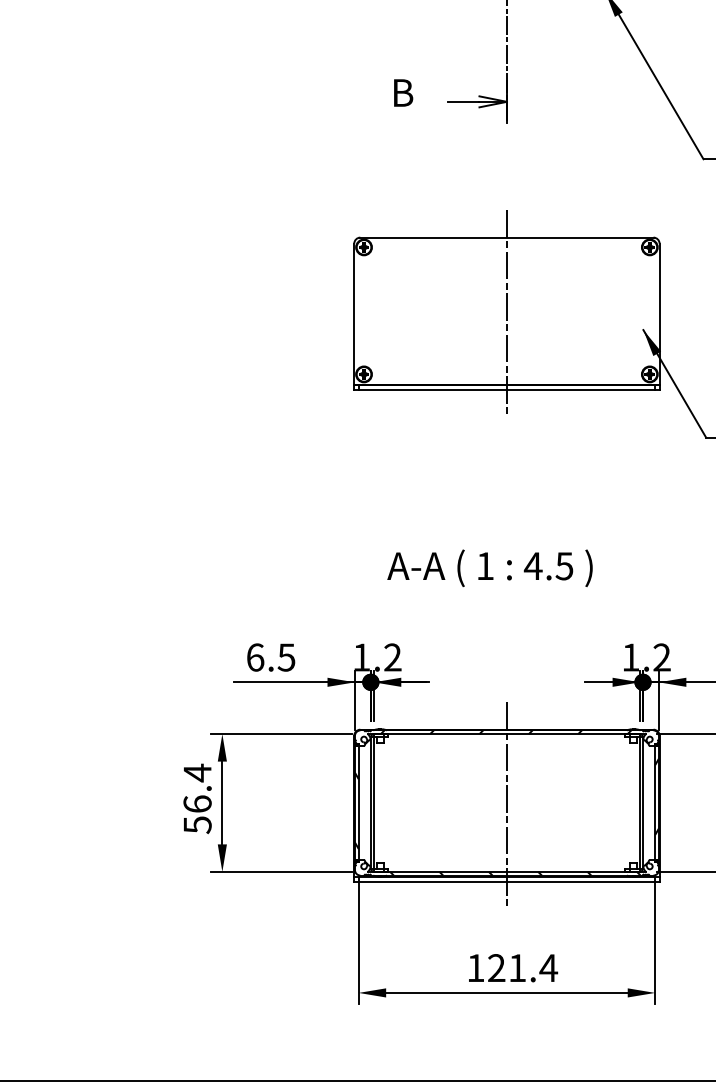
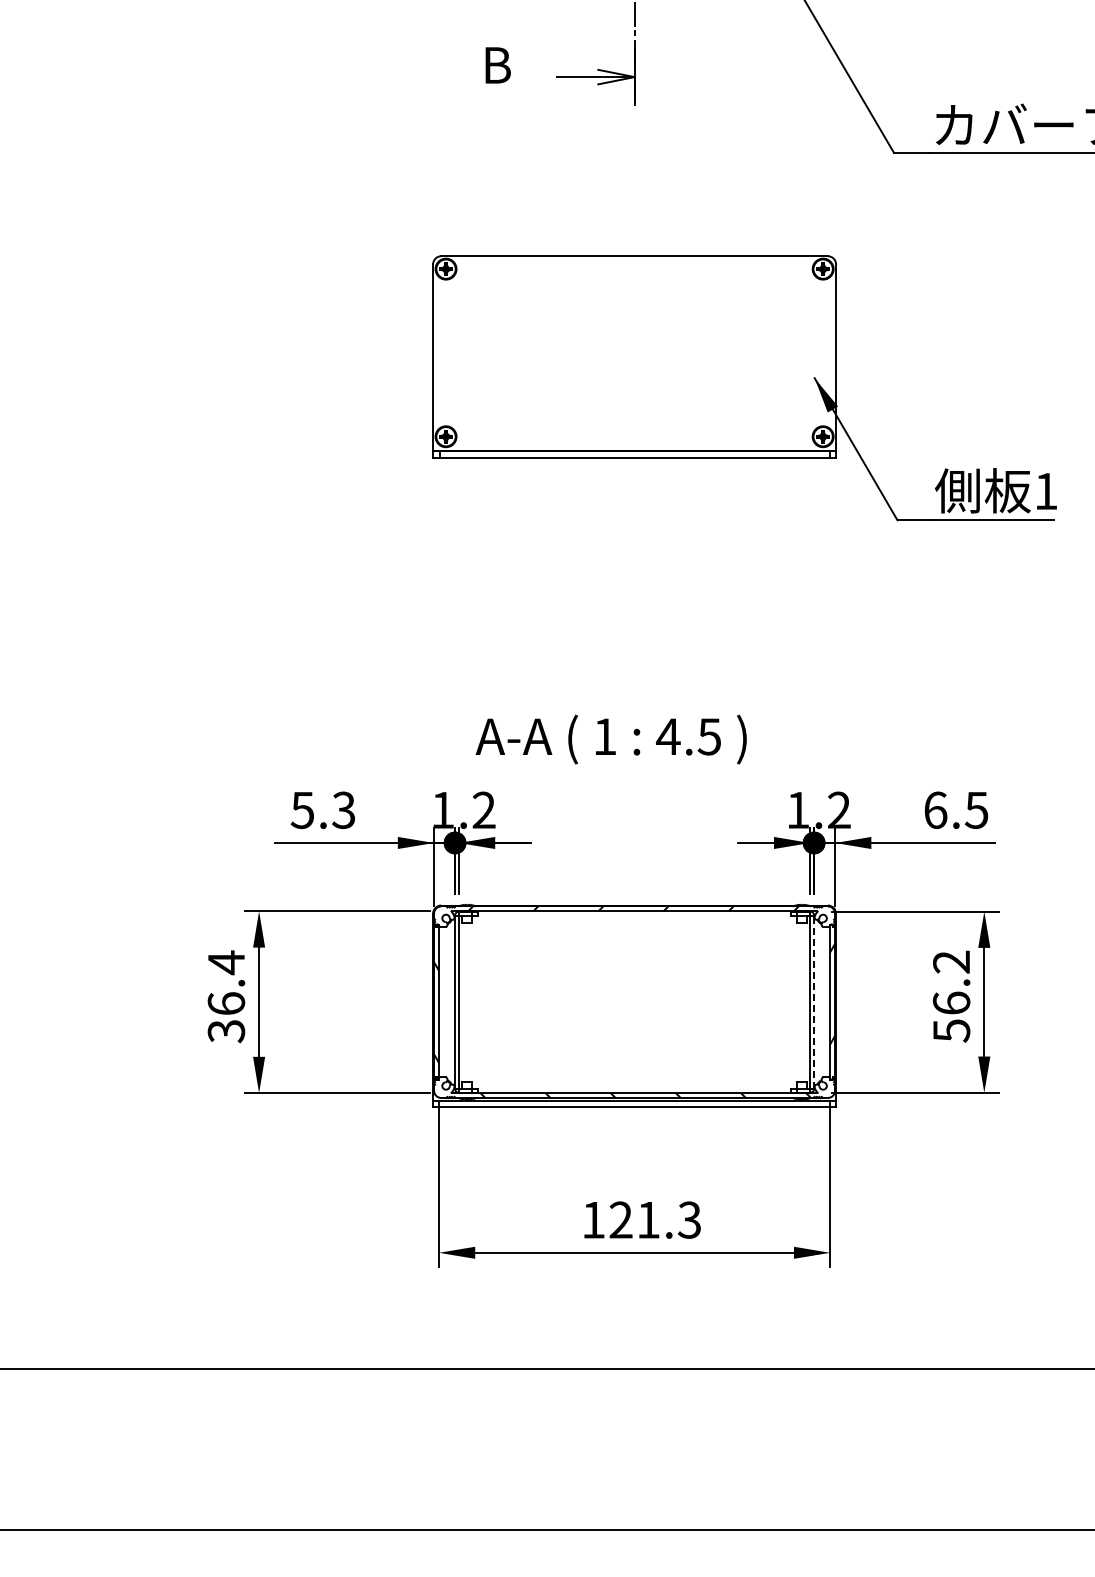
line: (506, 313) -> (634, 356), removed
text: (489, 568) -> (610, 739), moved
text: (270, 657) -> (322, 810), 6.5 -> 5.3
line: (643, 803) -> (814, 1002), solid -> dashed
line: (506, 806) -> (634, 1006), removed
text: (196, 825) -> (225, 1031), 56.4 -> 36.4
text: (548, 967) -> (689, 1219), 121.4 -> 121.3

